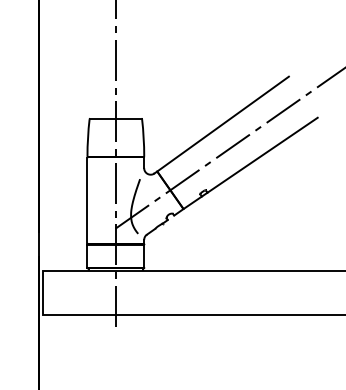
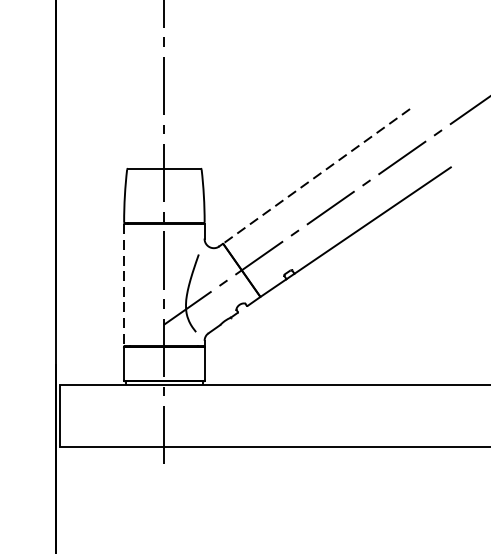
line: (223, 123) -> (317, 175), solid -> dashed
line: (87, 200) -> (124, 284), solid -> dashed

